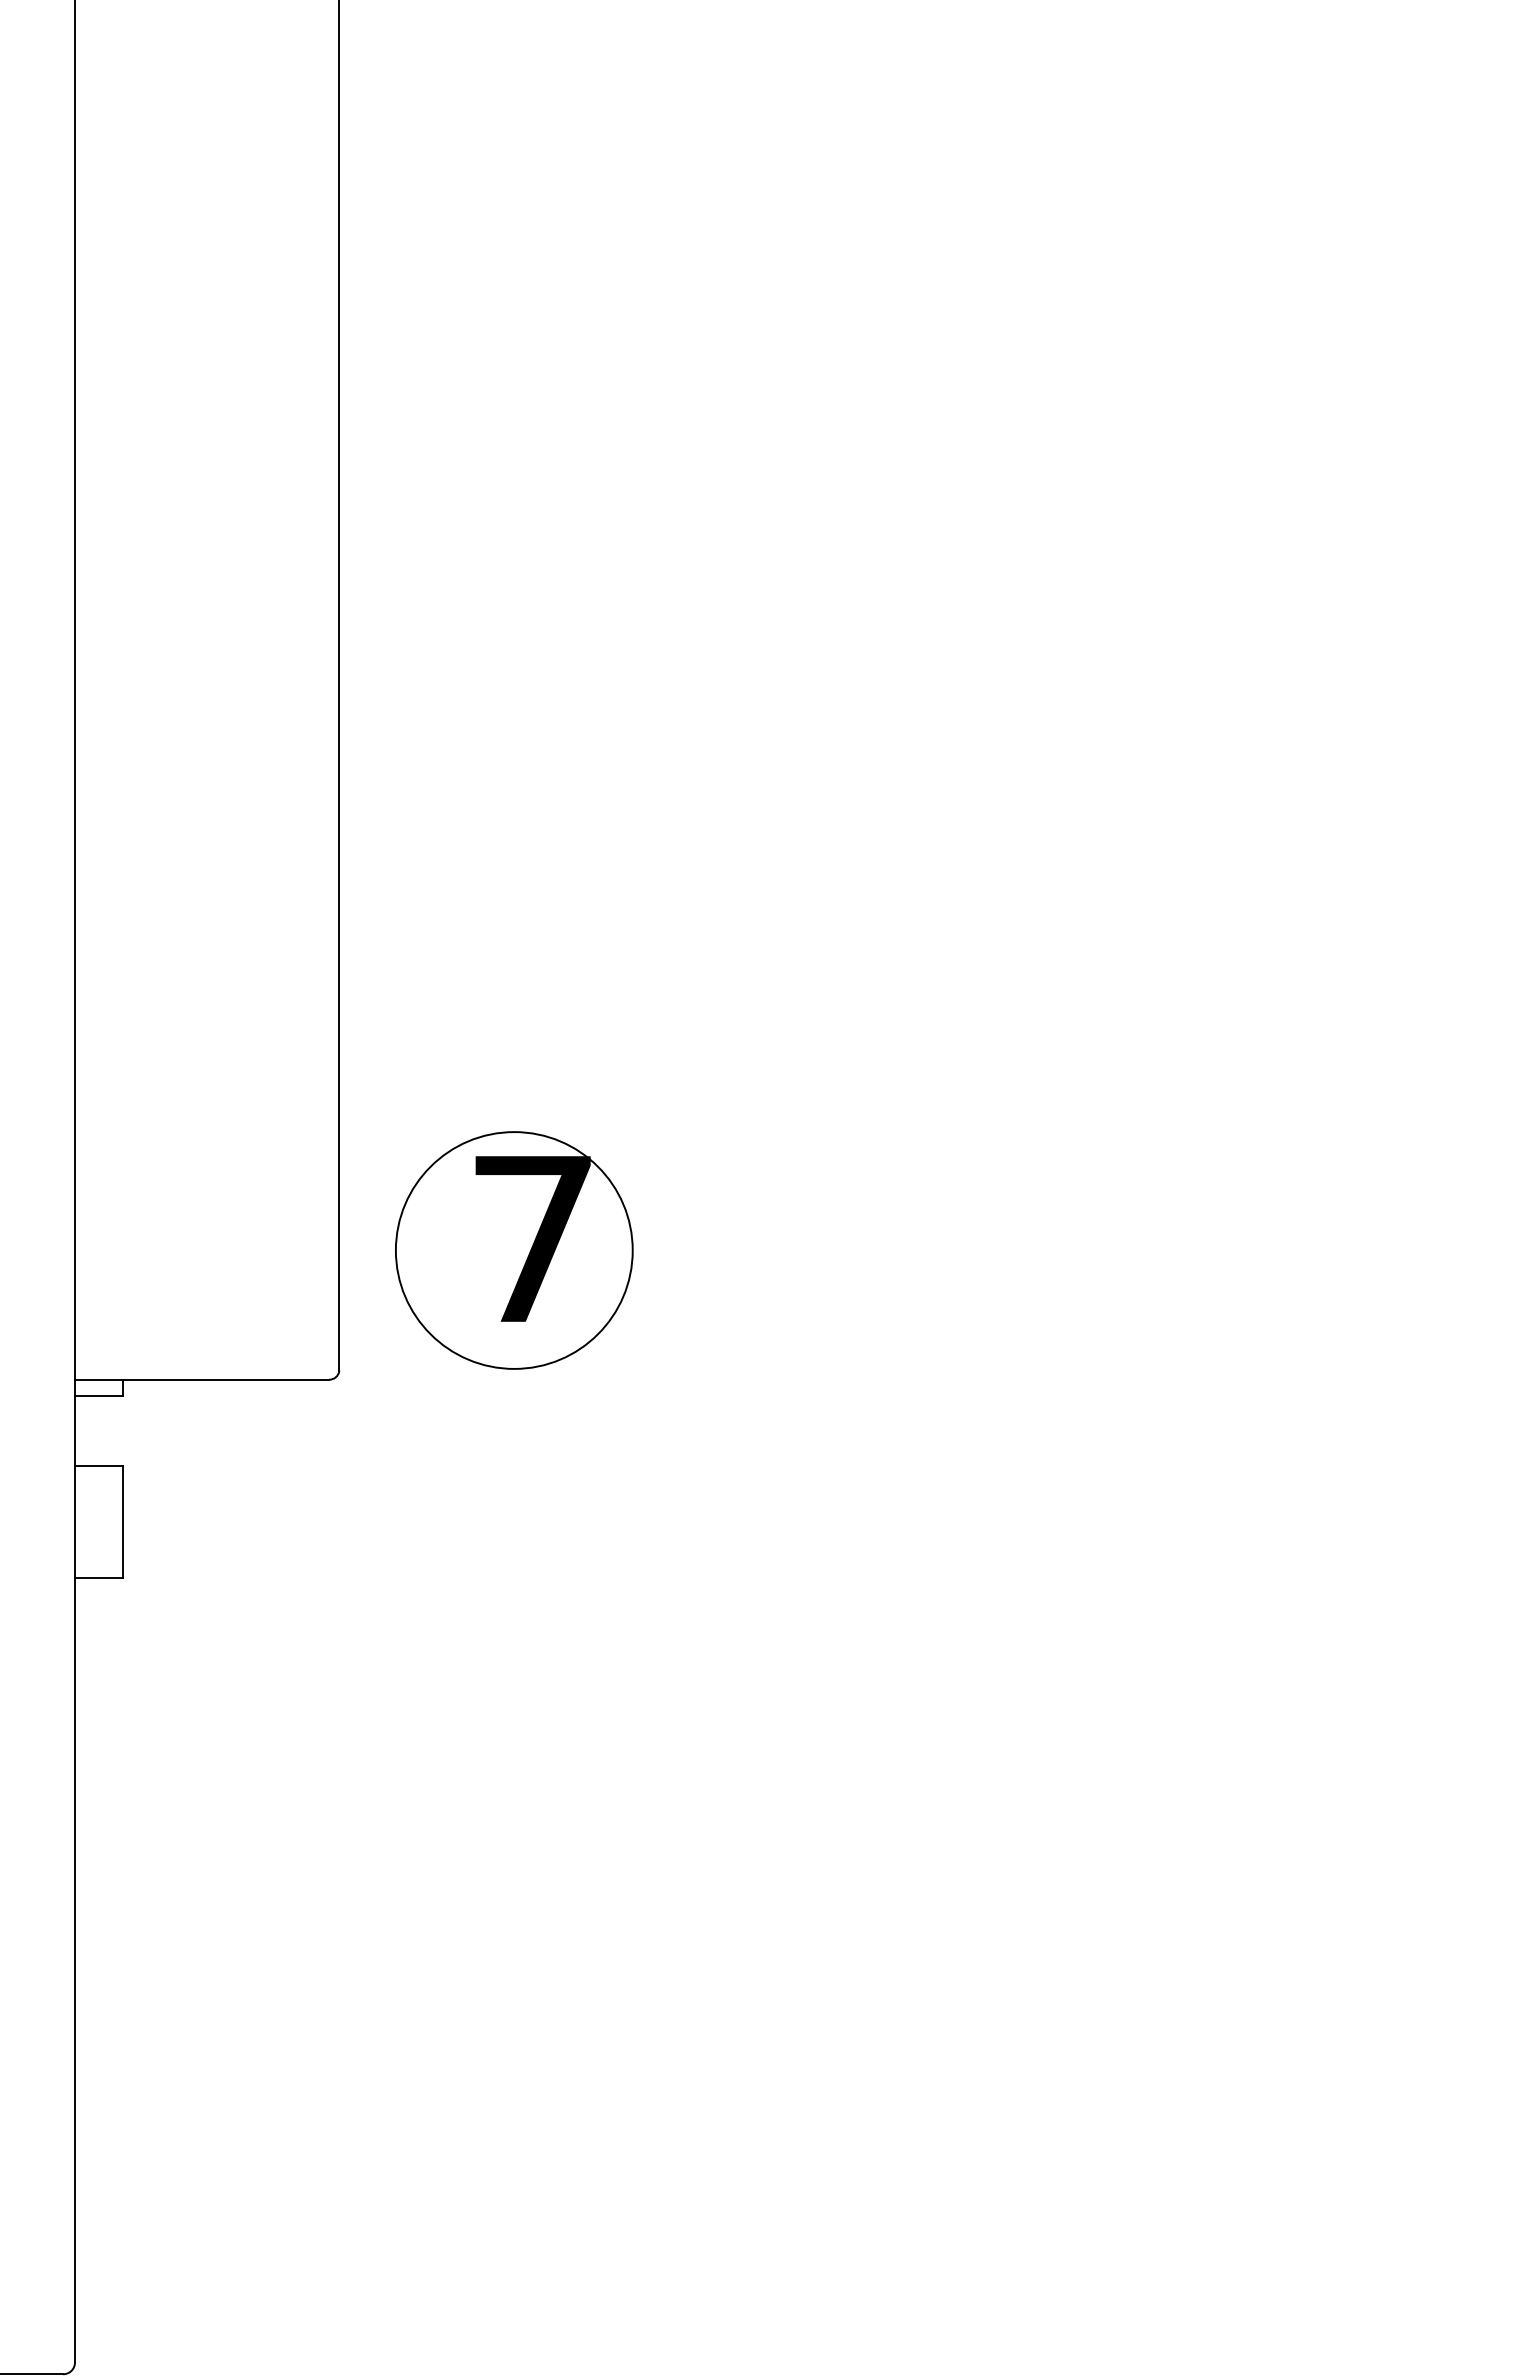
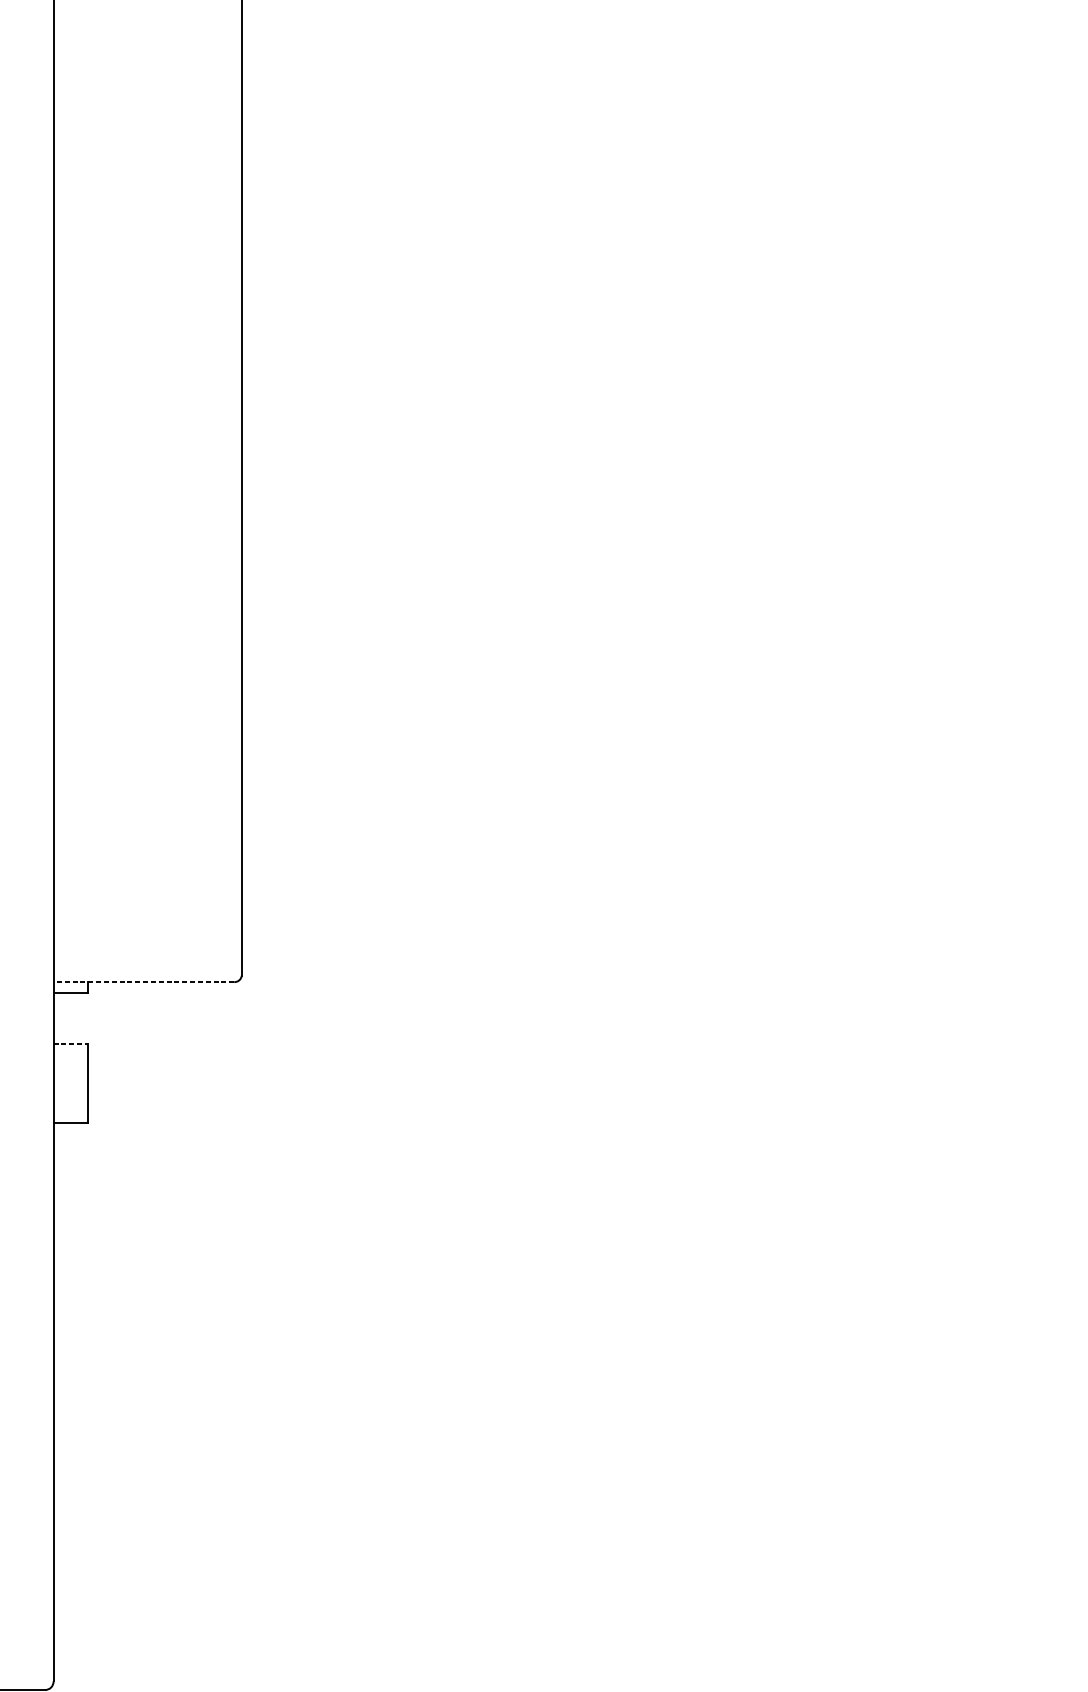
part: (514, 1250) -> (366, 890), removed
line: (201, 1379) -> (143, 981), solid -> dashed
line: (98, 1466) -> (70, 1043), solid -> dashed

